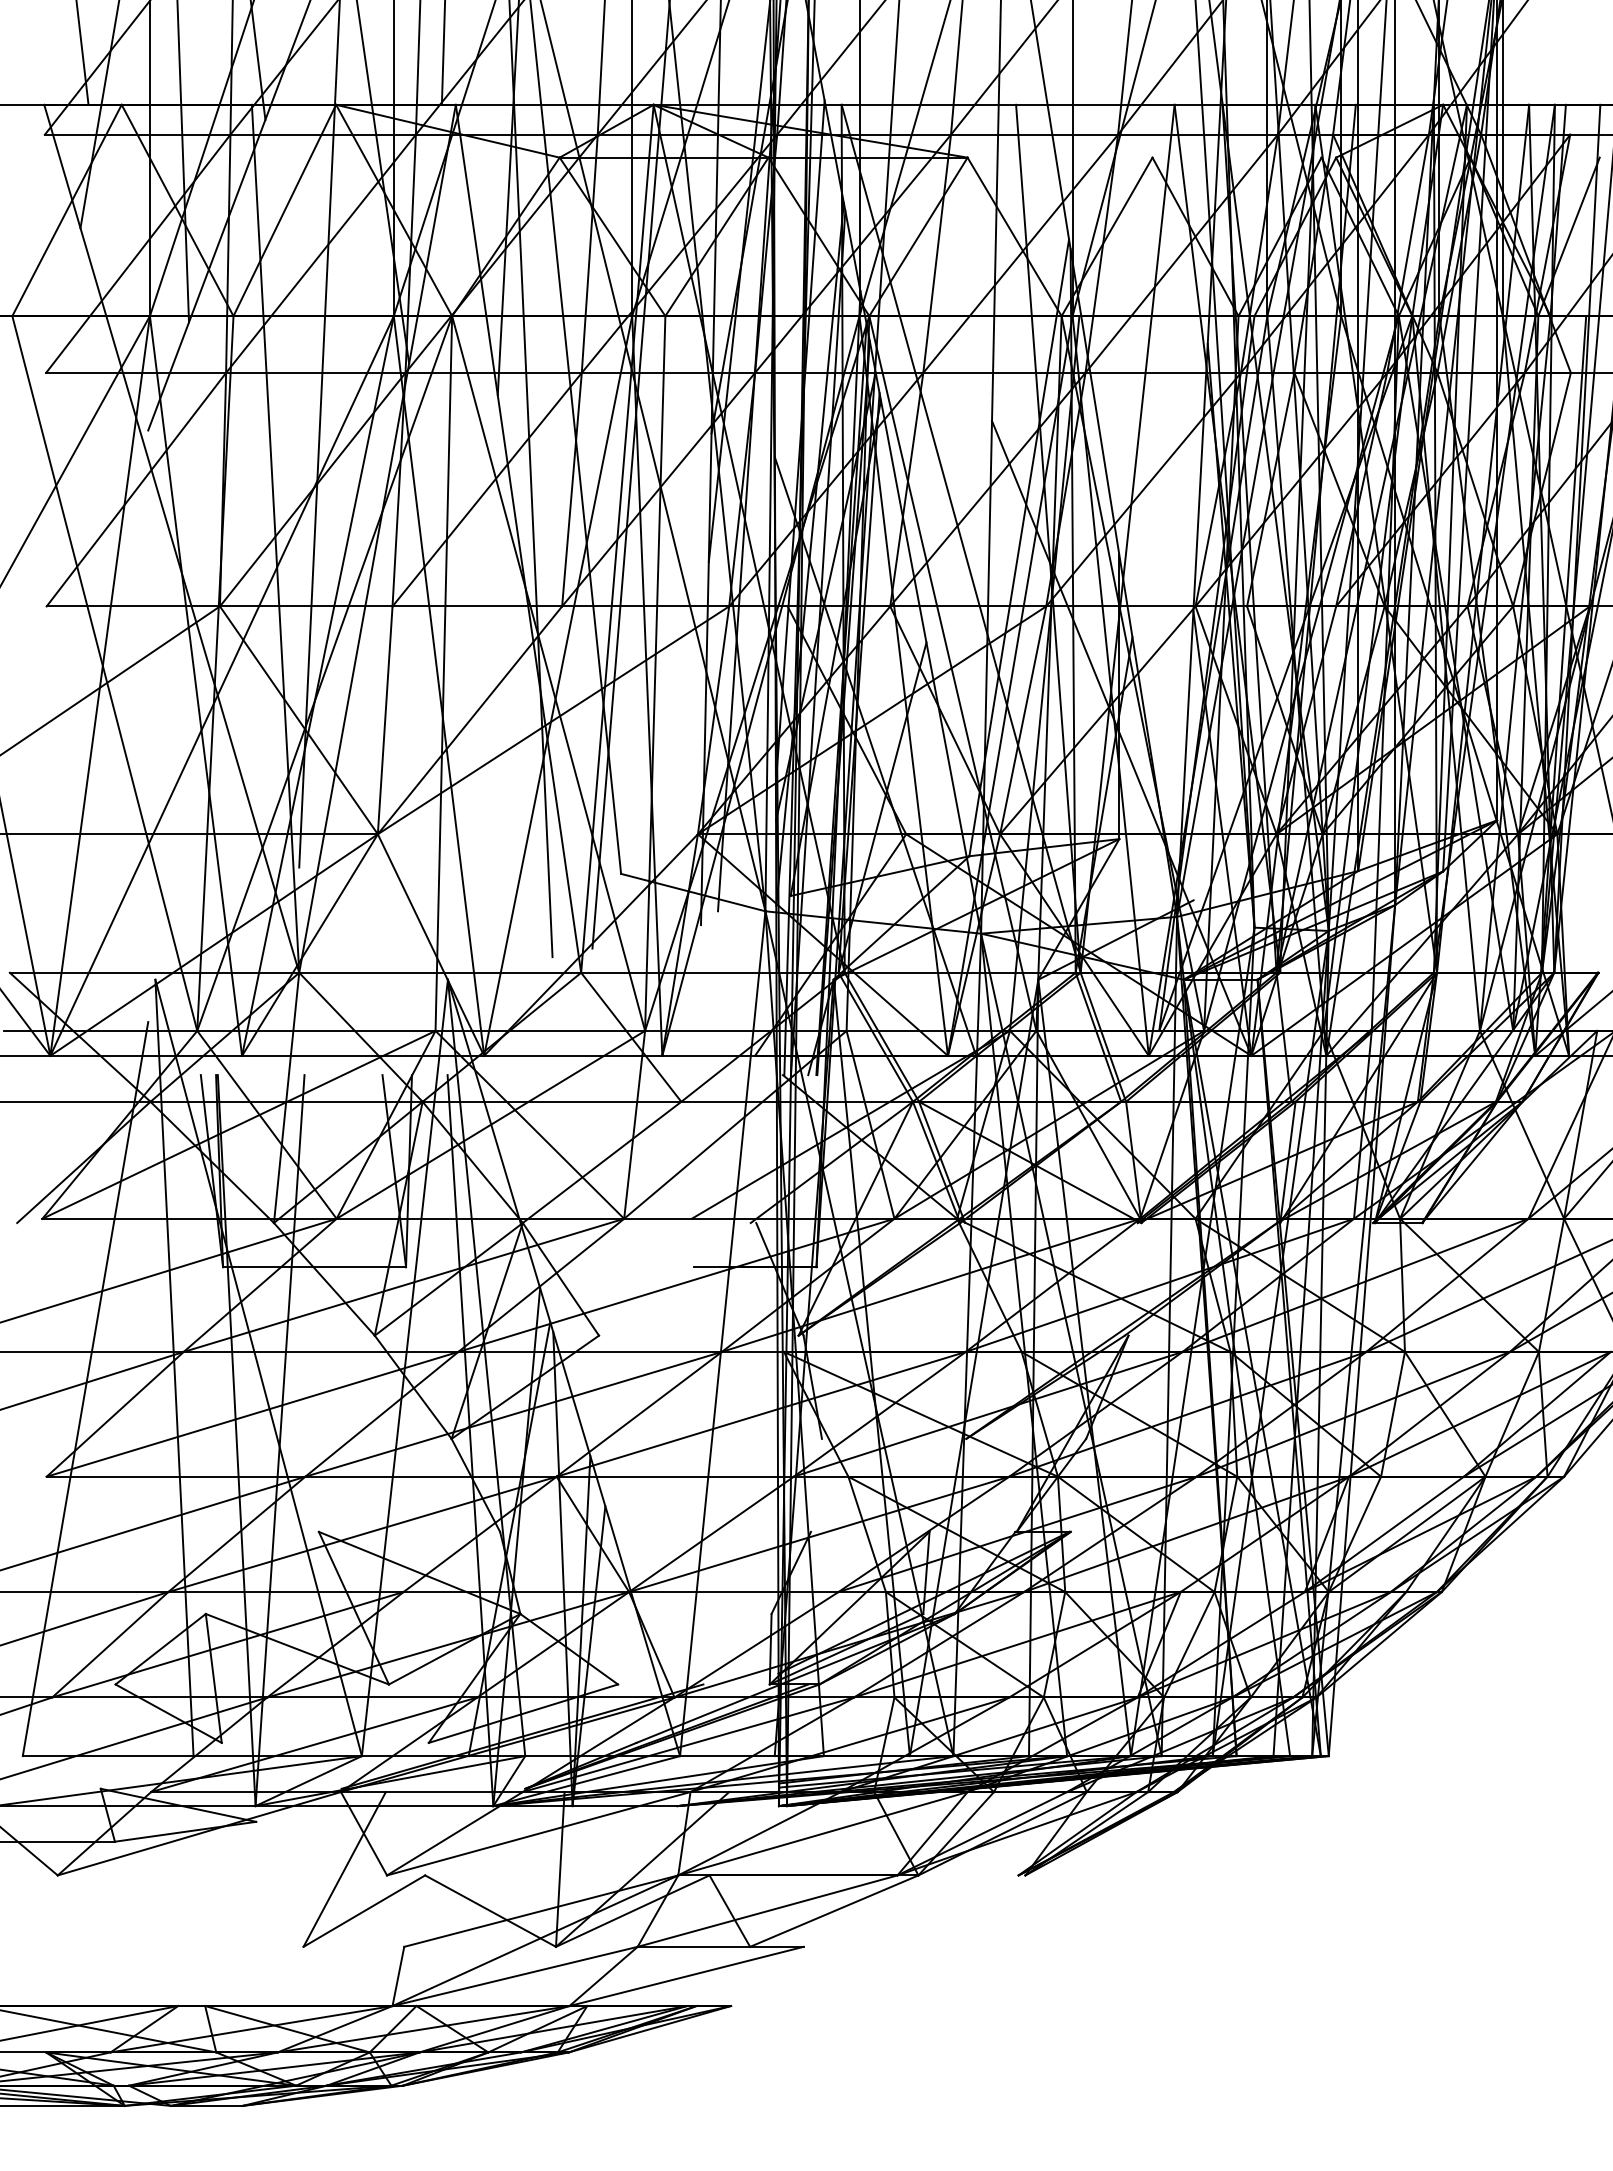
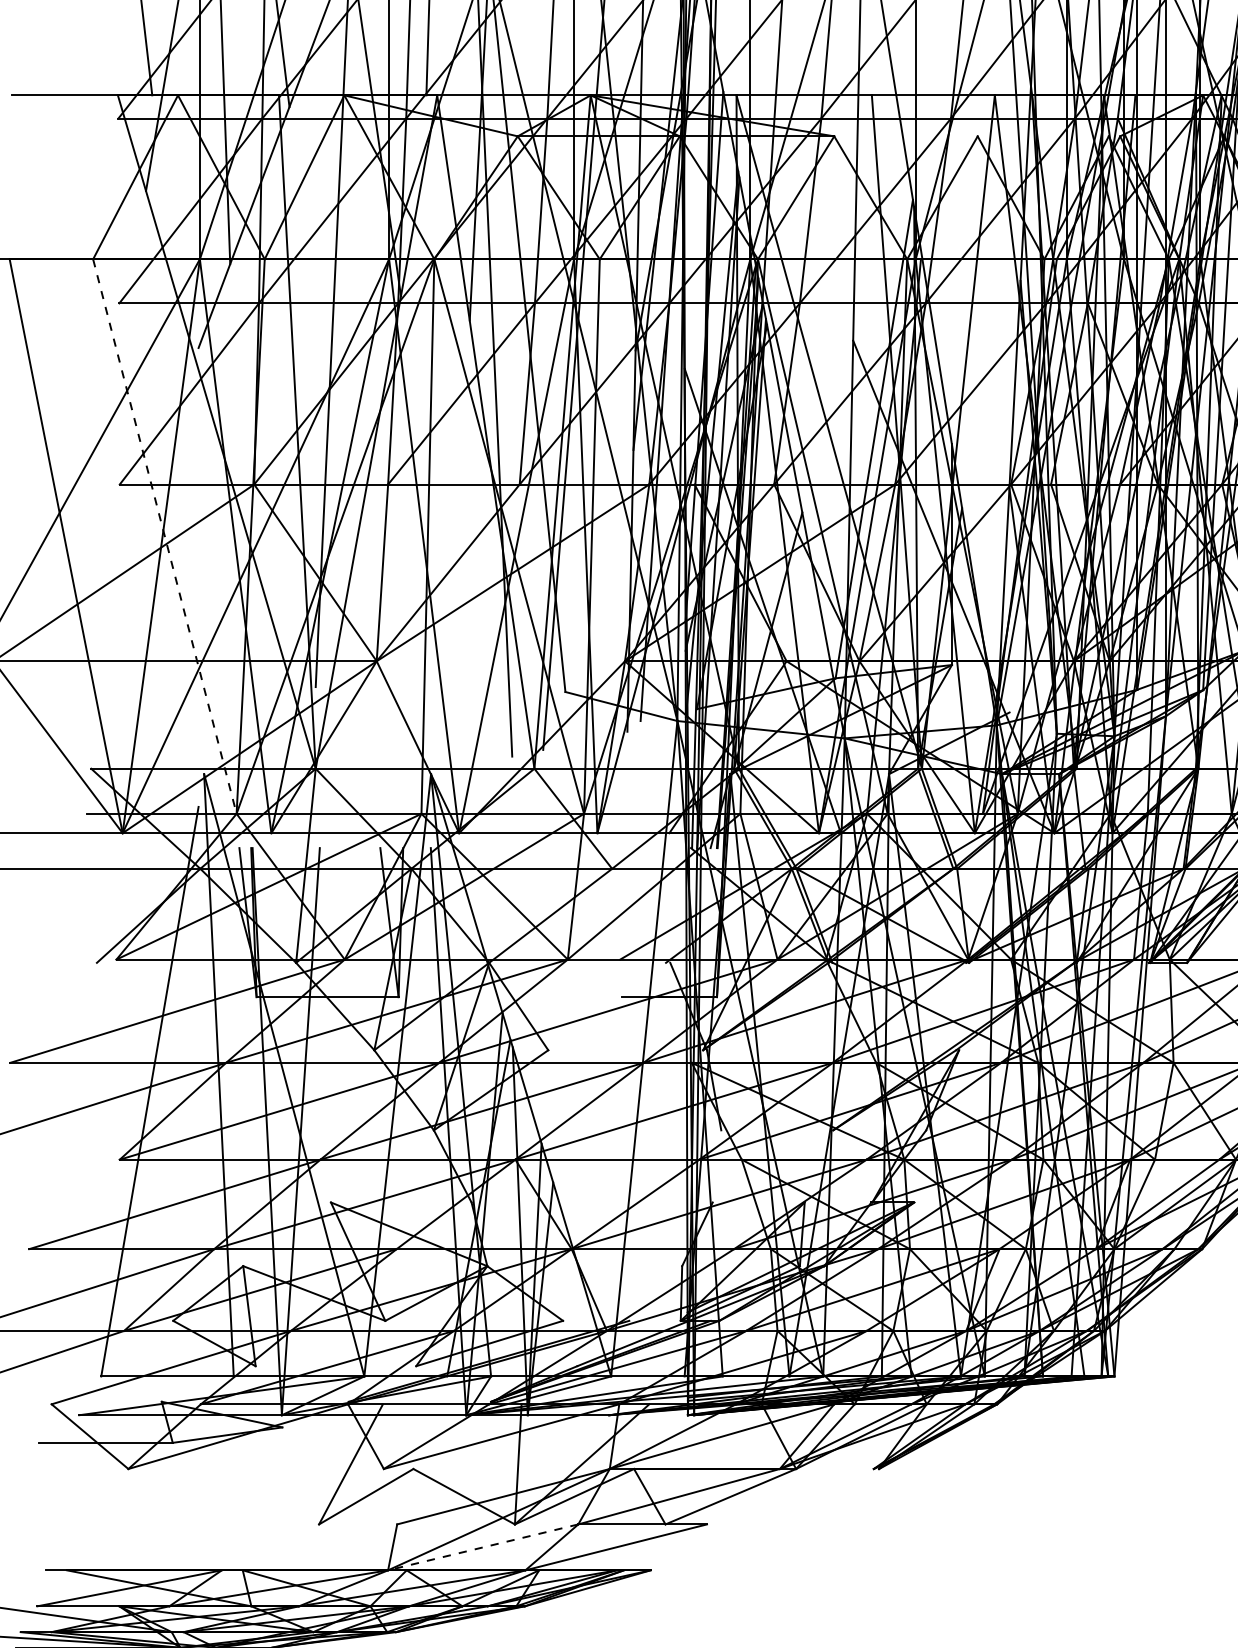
line: (104, 674) -> (164, 537), solid -> dashed
line: (514, 1976) -> (482, 1547), solid -> dashed

